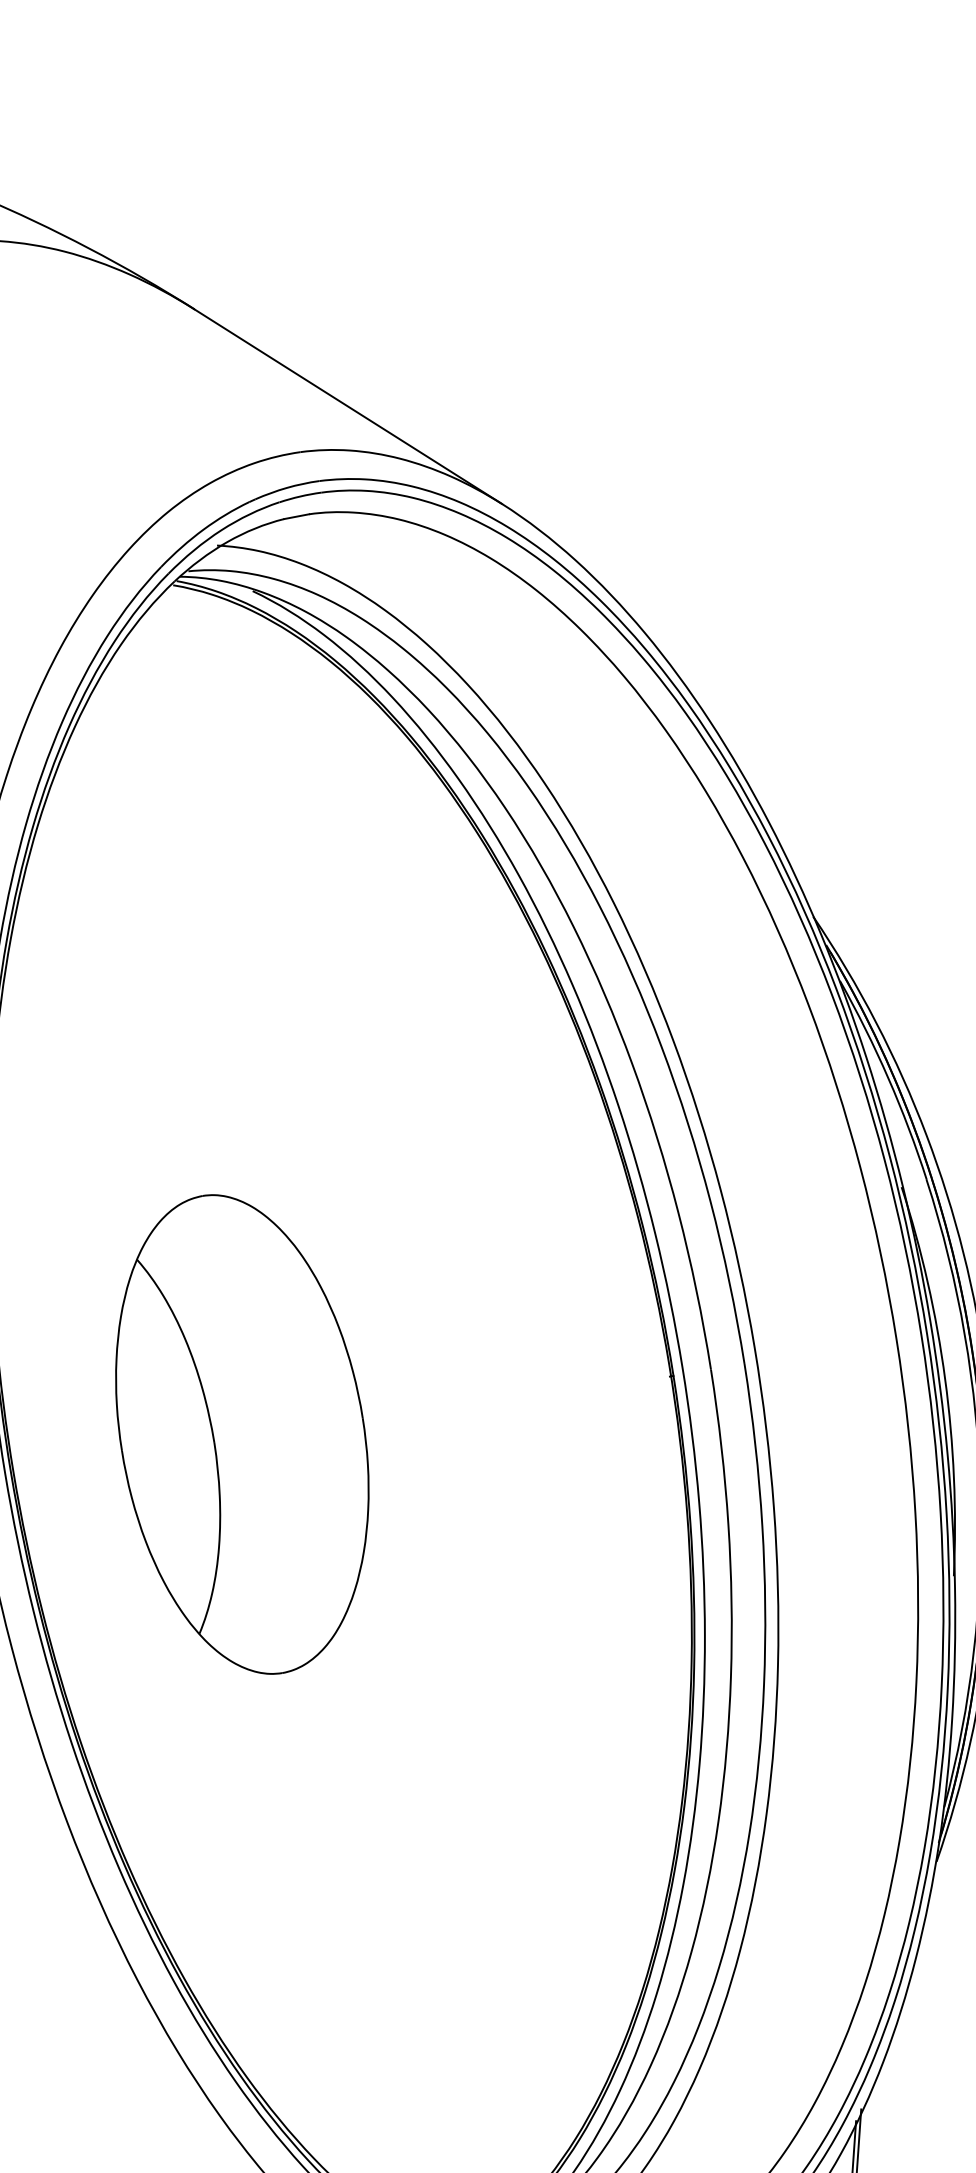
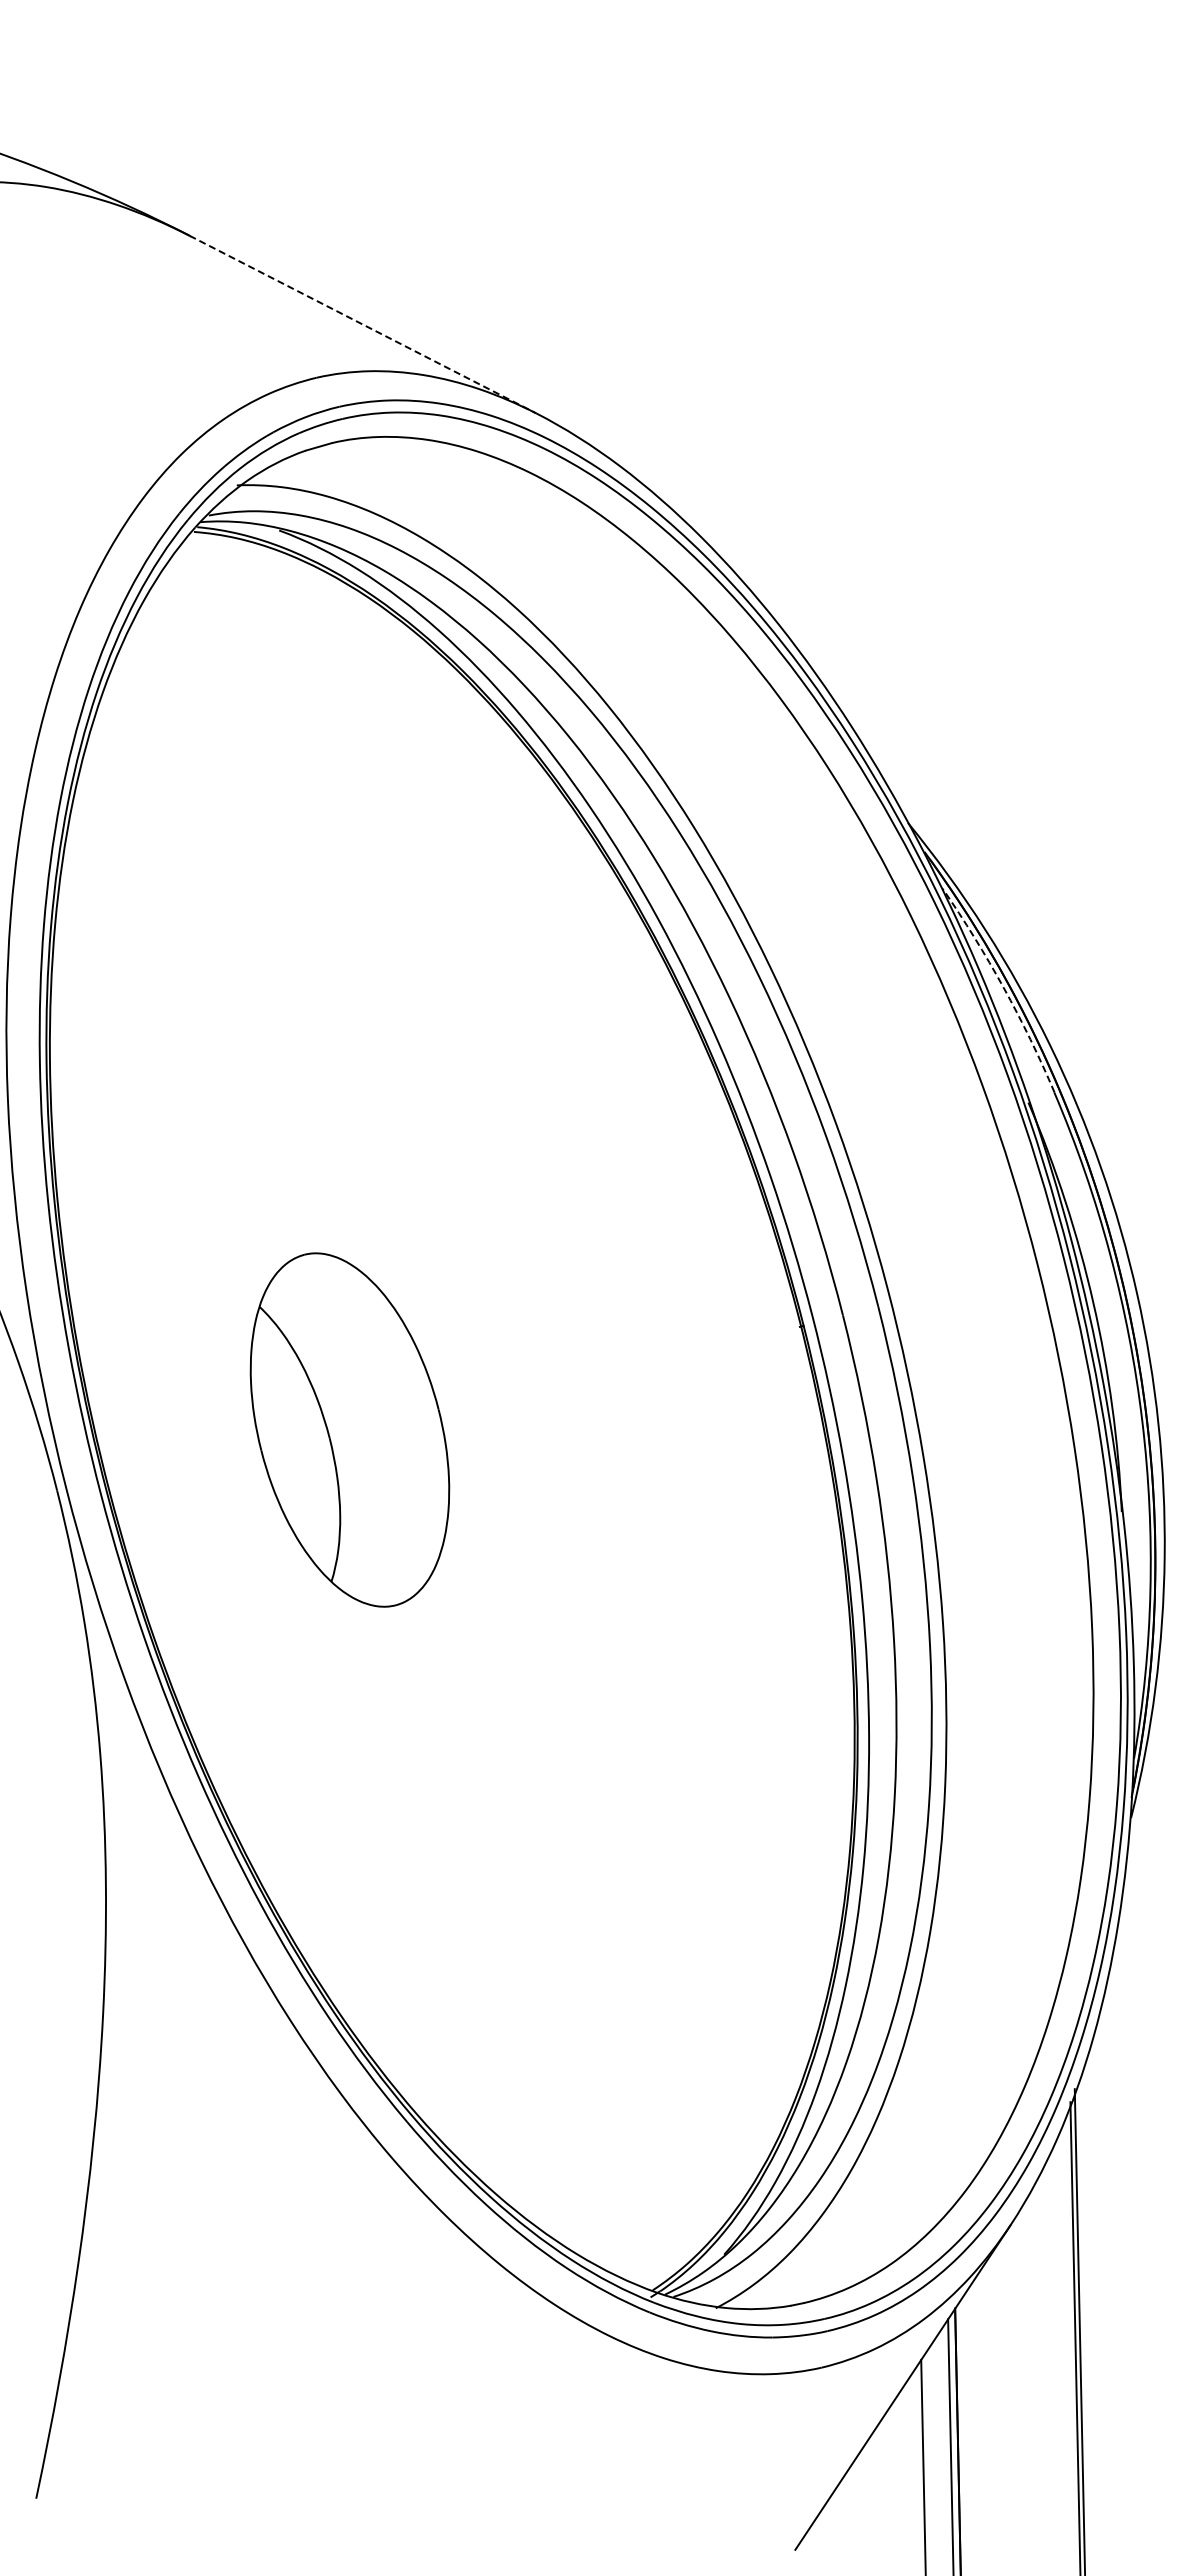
line: (347, 406) -> (362, 324), solid -> dashed
arc: (888, 1077) -> (1003, 987), solid -> dashed
part: (241, 1433) -> (349, 1429), size x0.7

